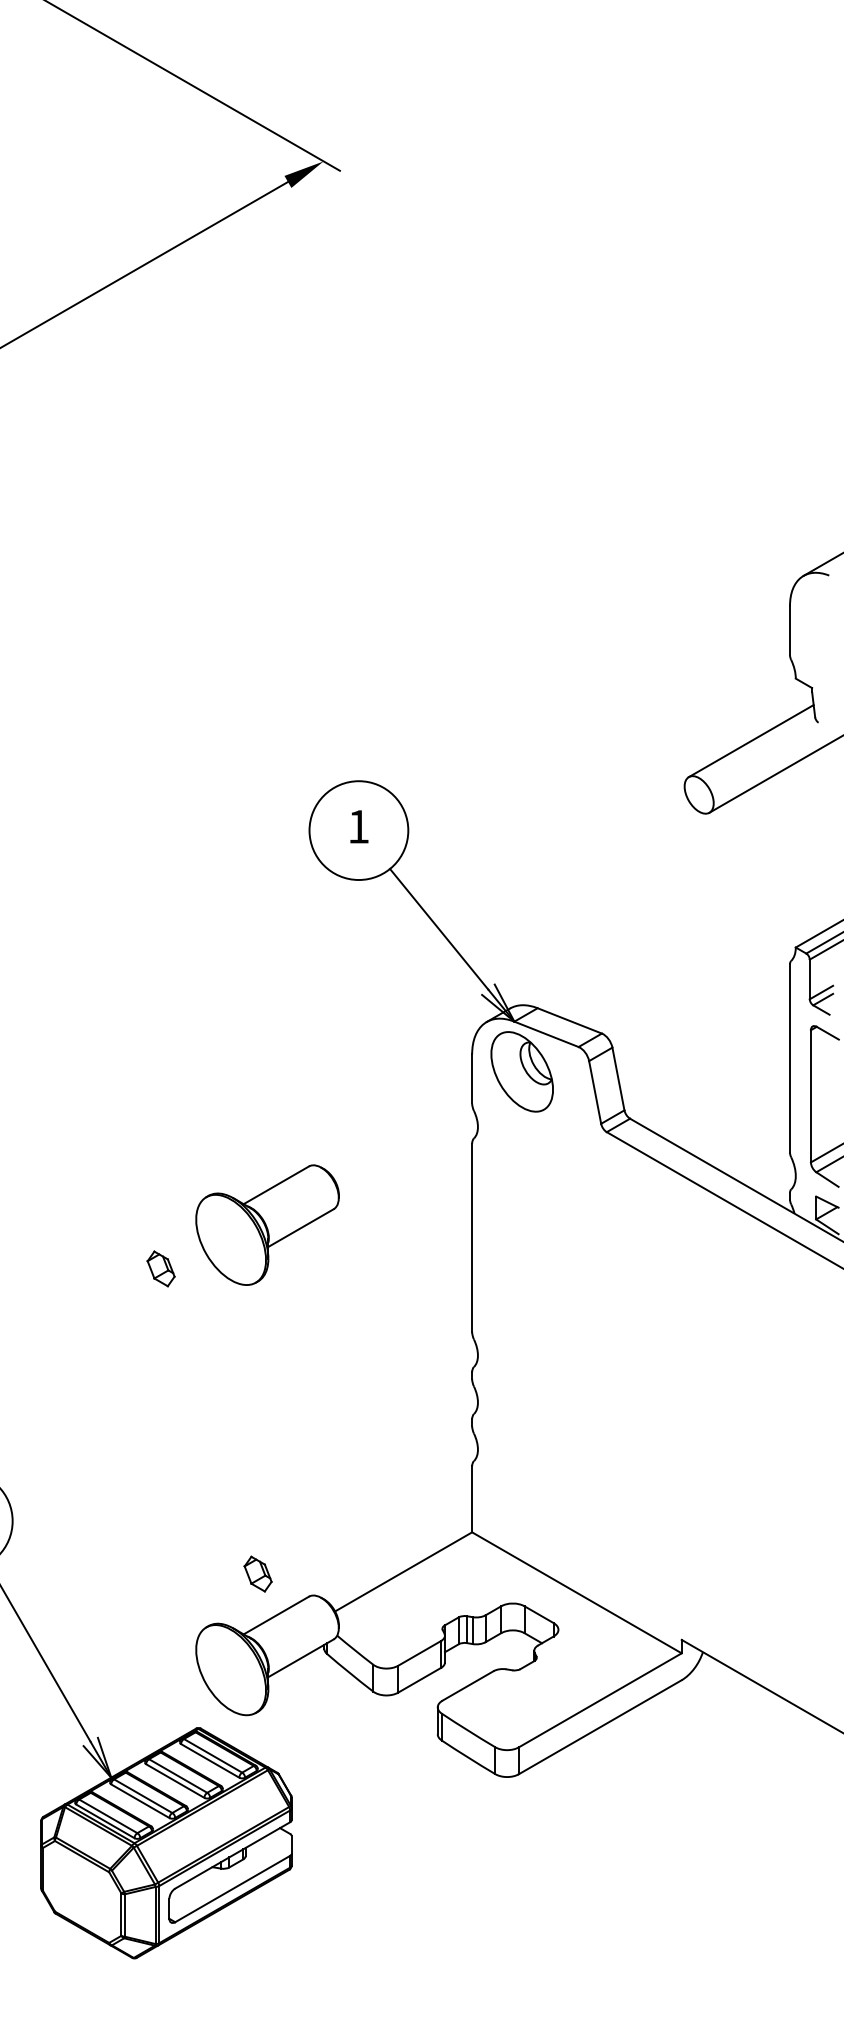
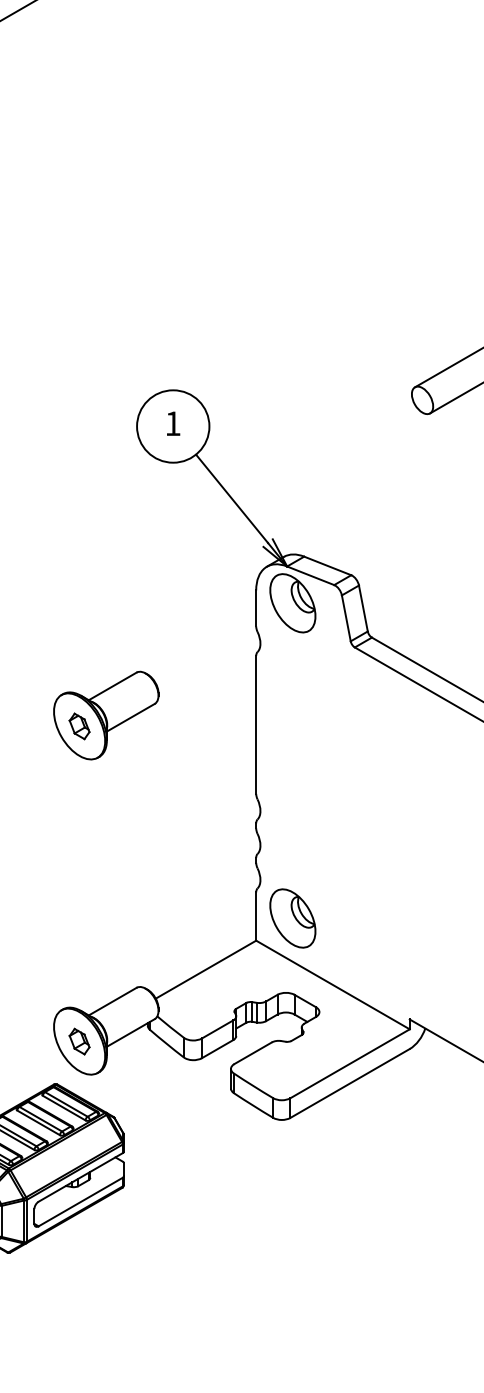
part: (160, 1268) -> (79, 726), moved
part: (521, 1501) -> (292, 918), added
part: (257, 1573) -> (79, 1041), moved

